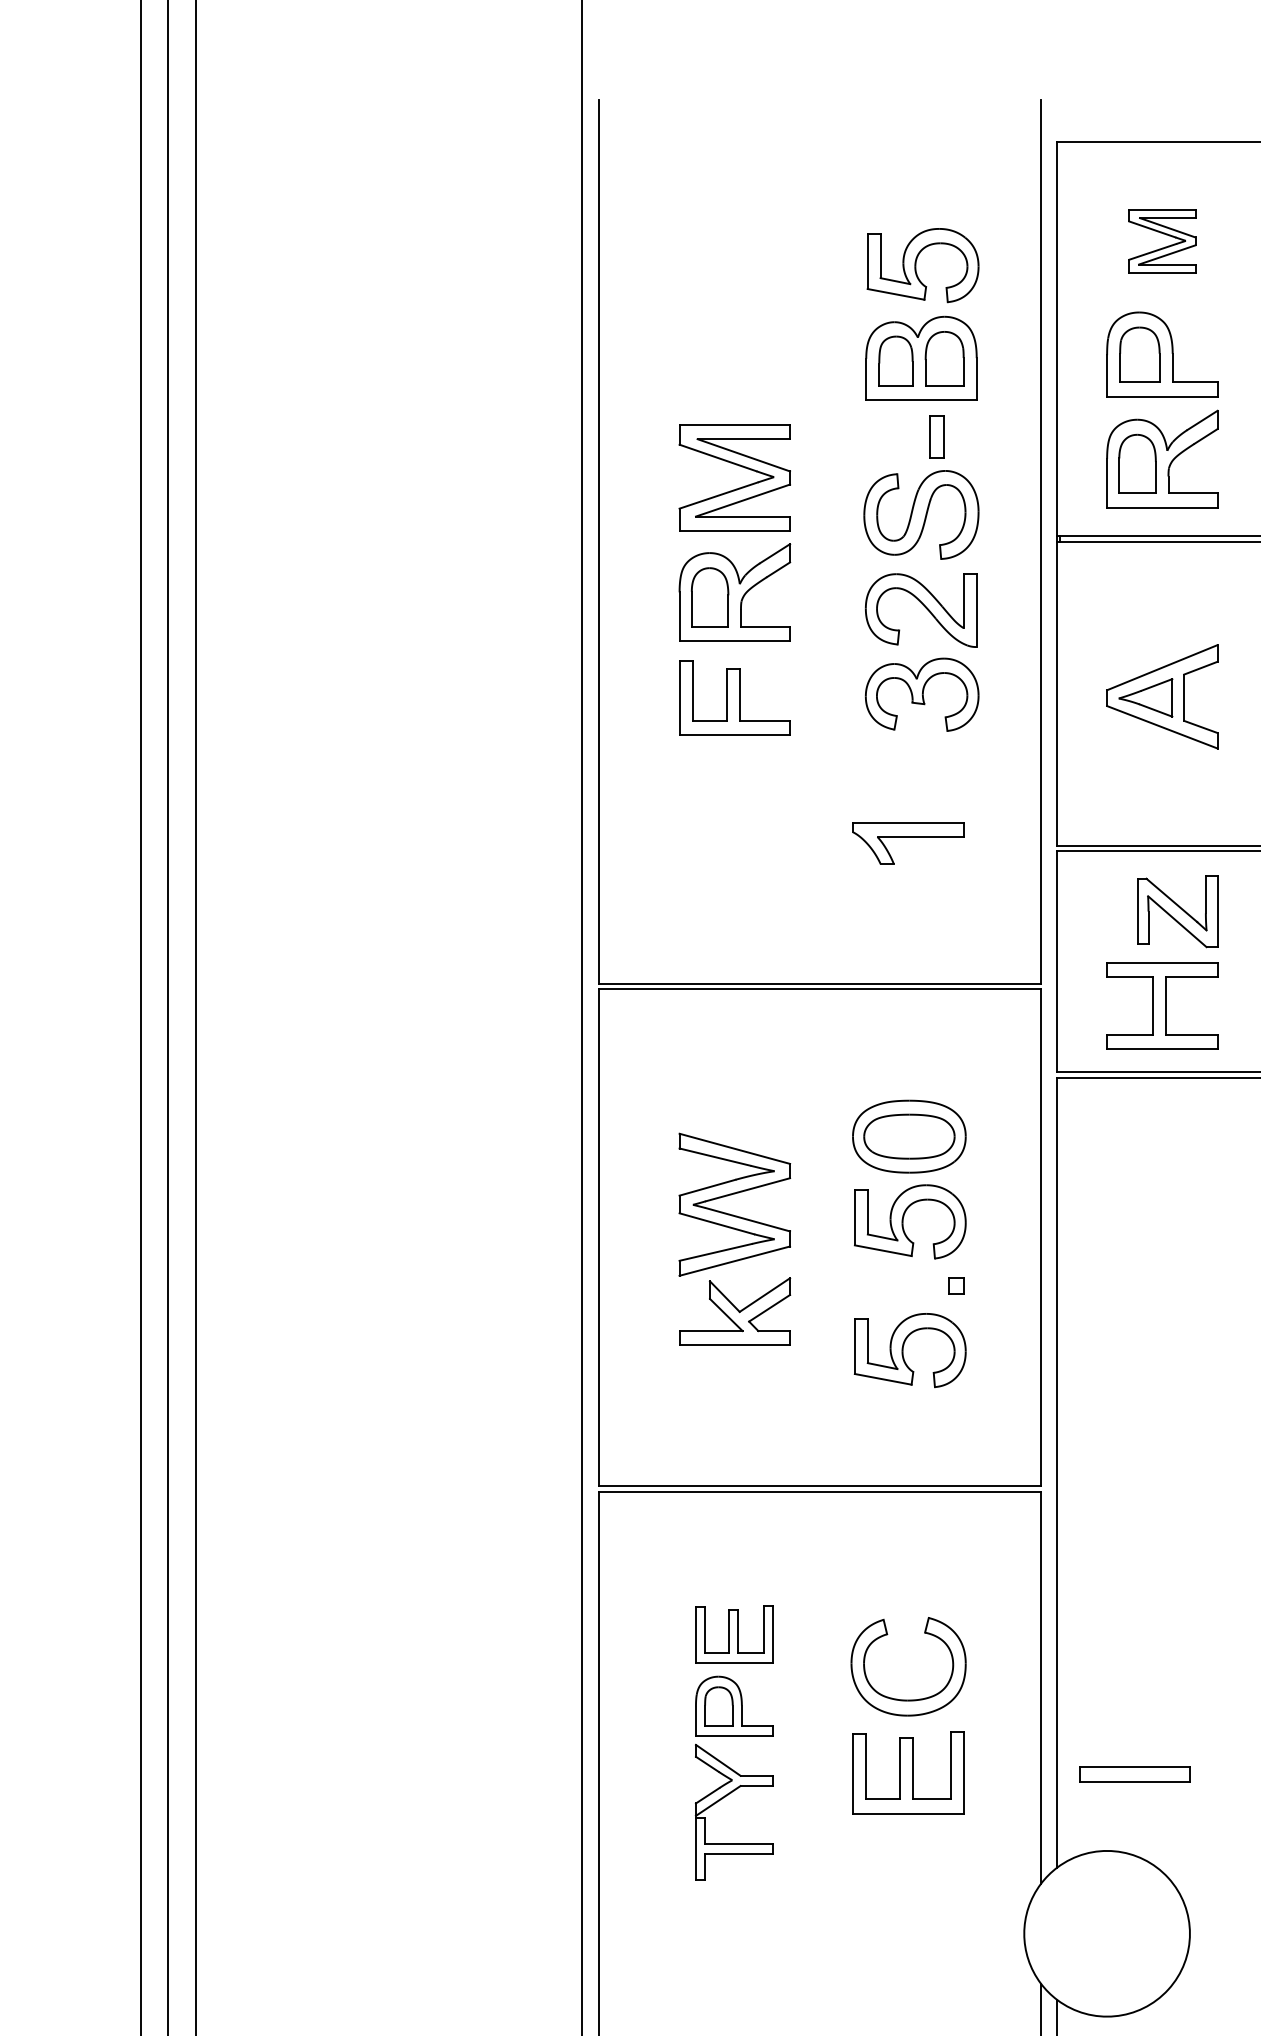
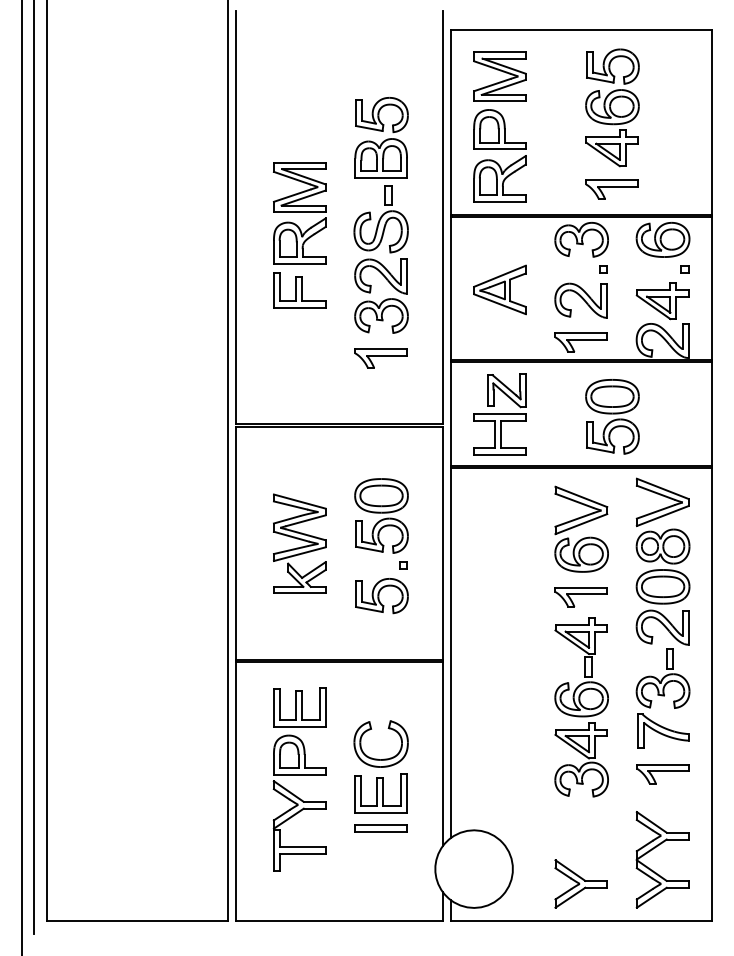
part: (1161, 240) -> (499, 76), size x1.67
part: (919, 480) -> (380, 215), moved
part: (734, 1742) -> (299, 779), size x1.43
part: (1133, 1774) -> (380, 828), moved

